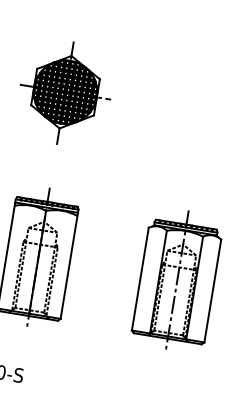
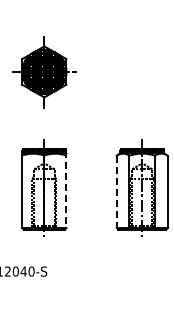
line: (69, 265) -> (66, 190), solid -> dashed
line: (139, 280) -> (116, 192), solid -> dashed

